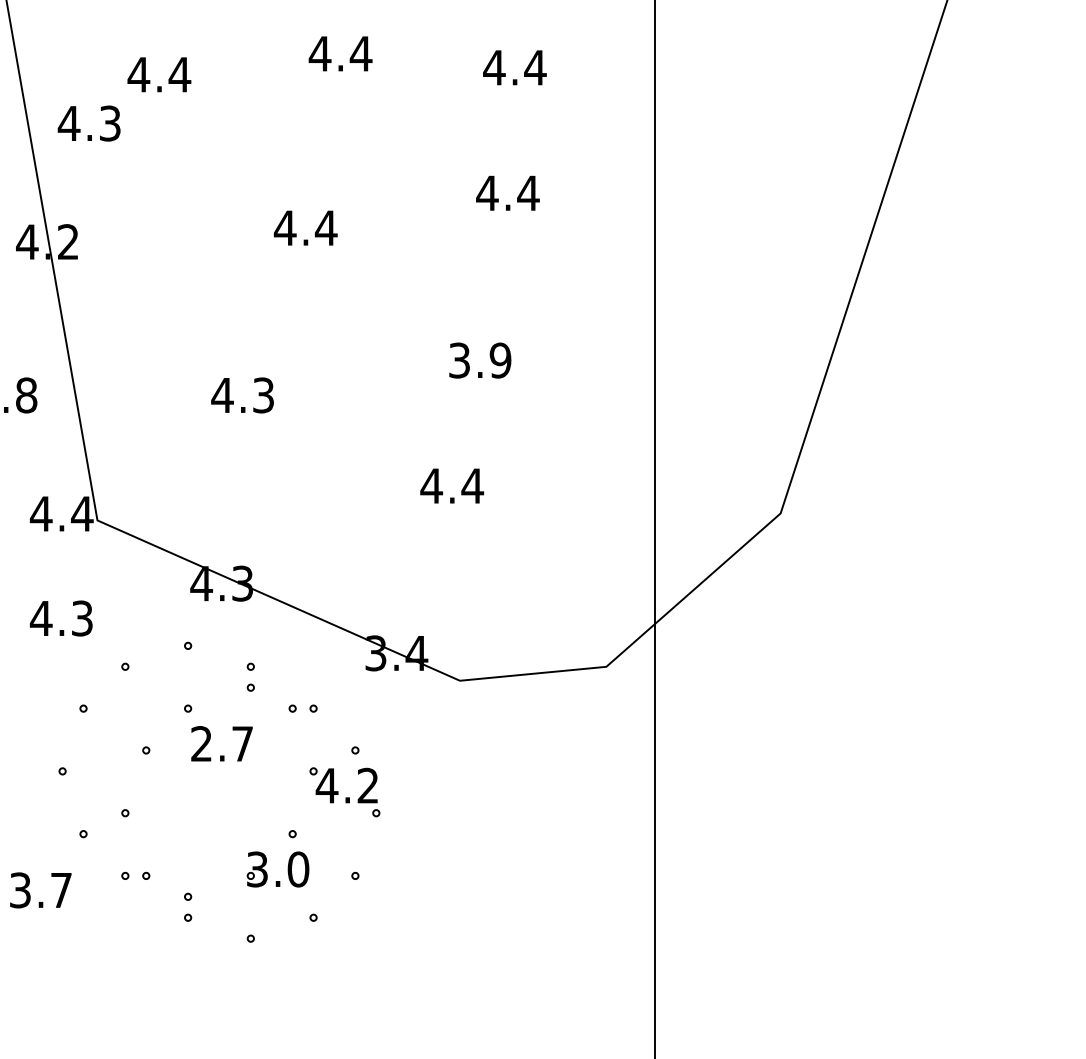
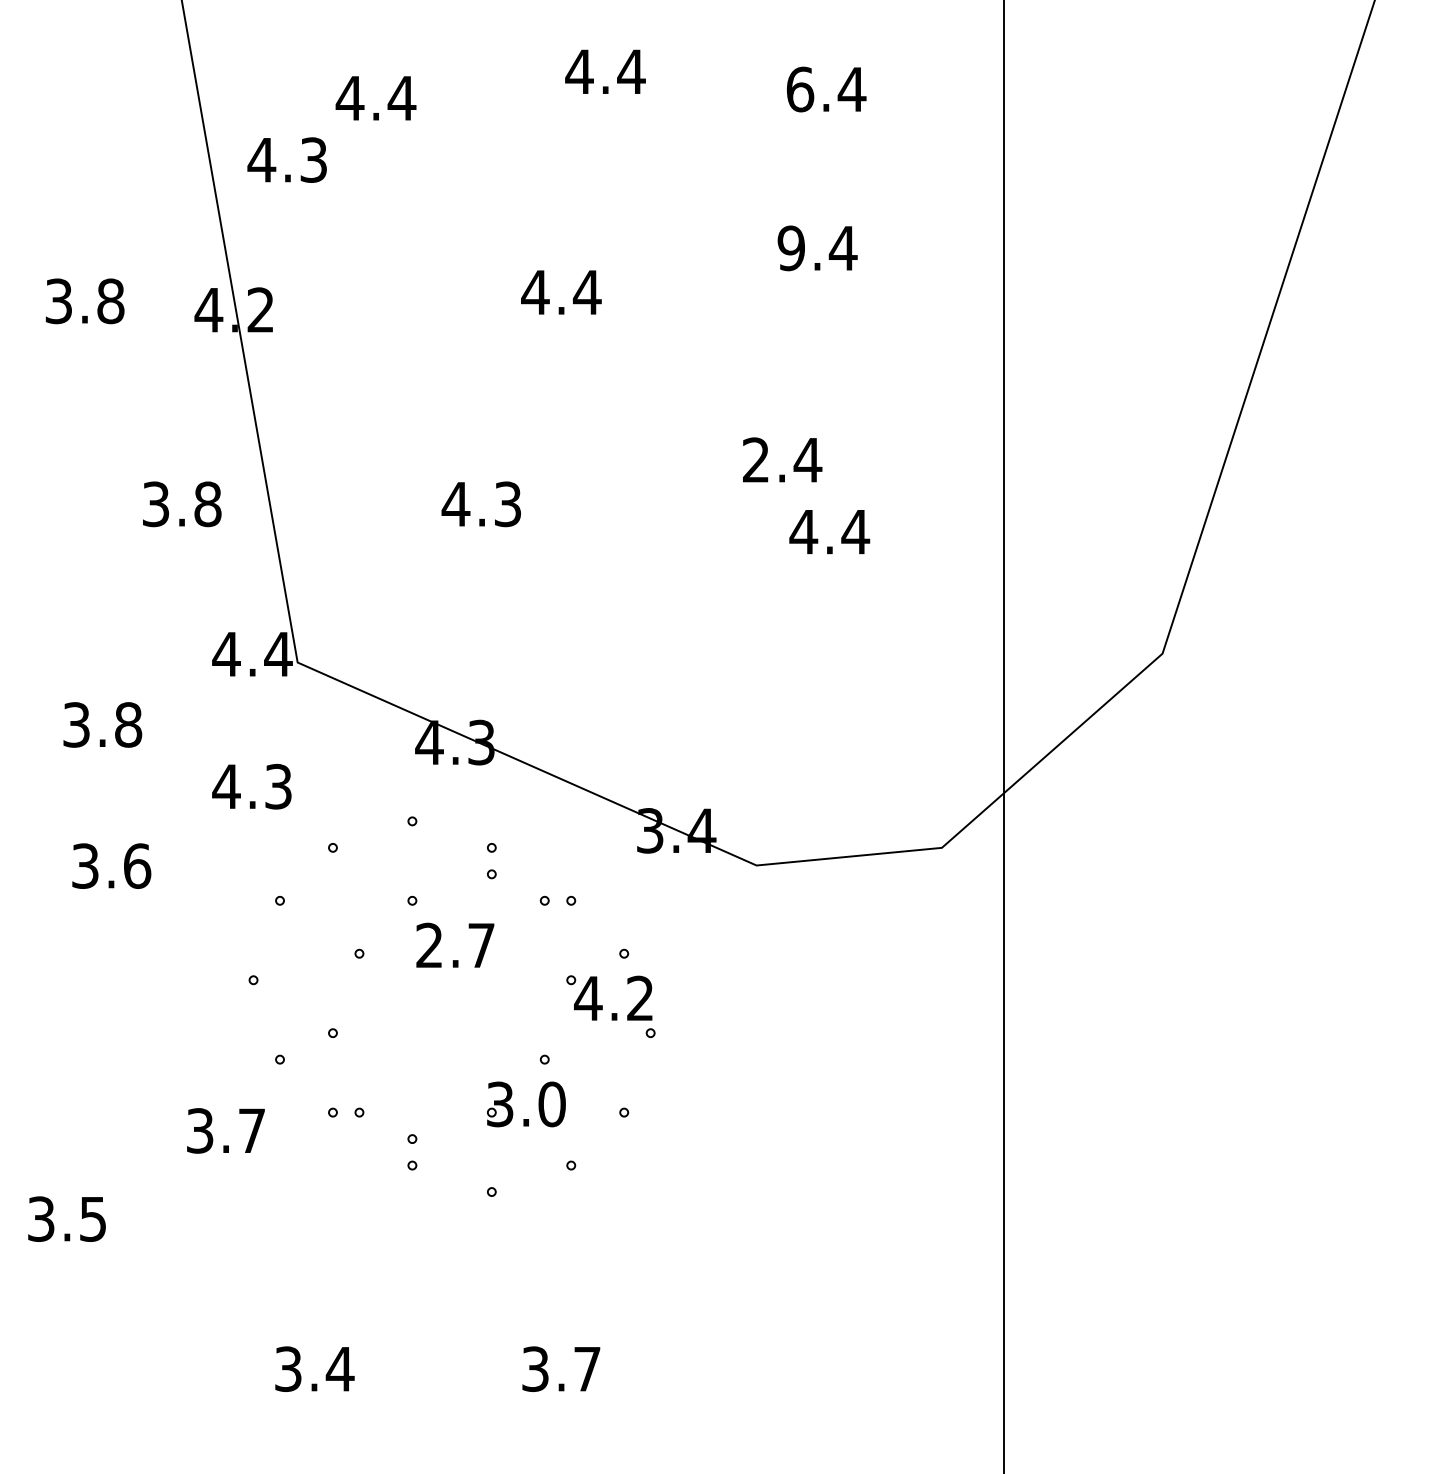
text: (493, 67) -> (799, 89), 4.4 -> 6.4
text: (486, 193) -> (790, 248), 4.4 -> 9.4
text: (480, 360) -> (782, 459), 3.9 -> 2.4
text: (452, 485) -> (829, 531), moved

